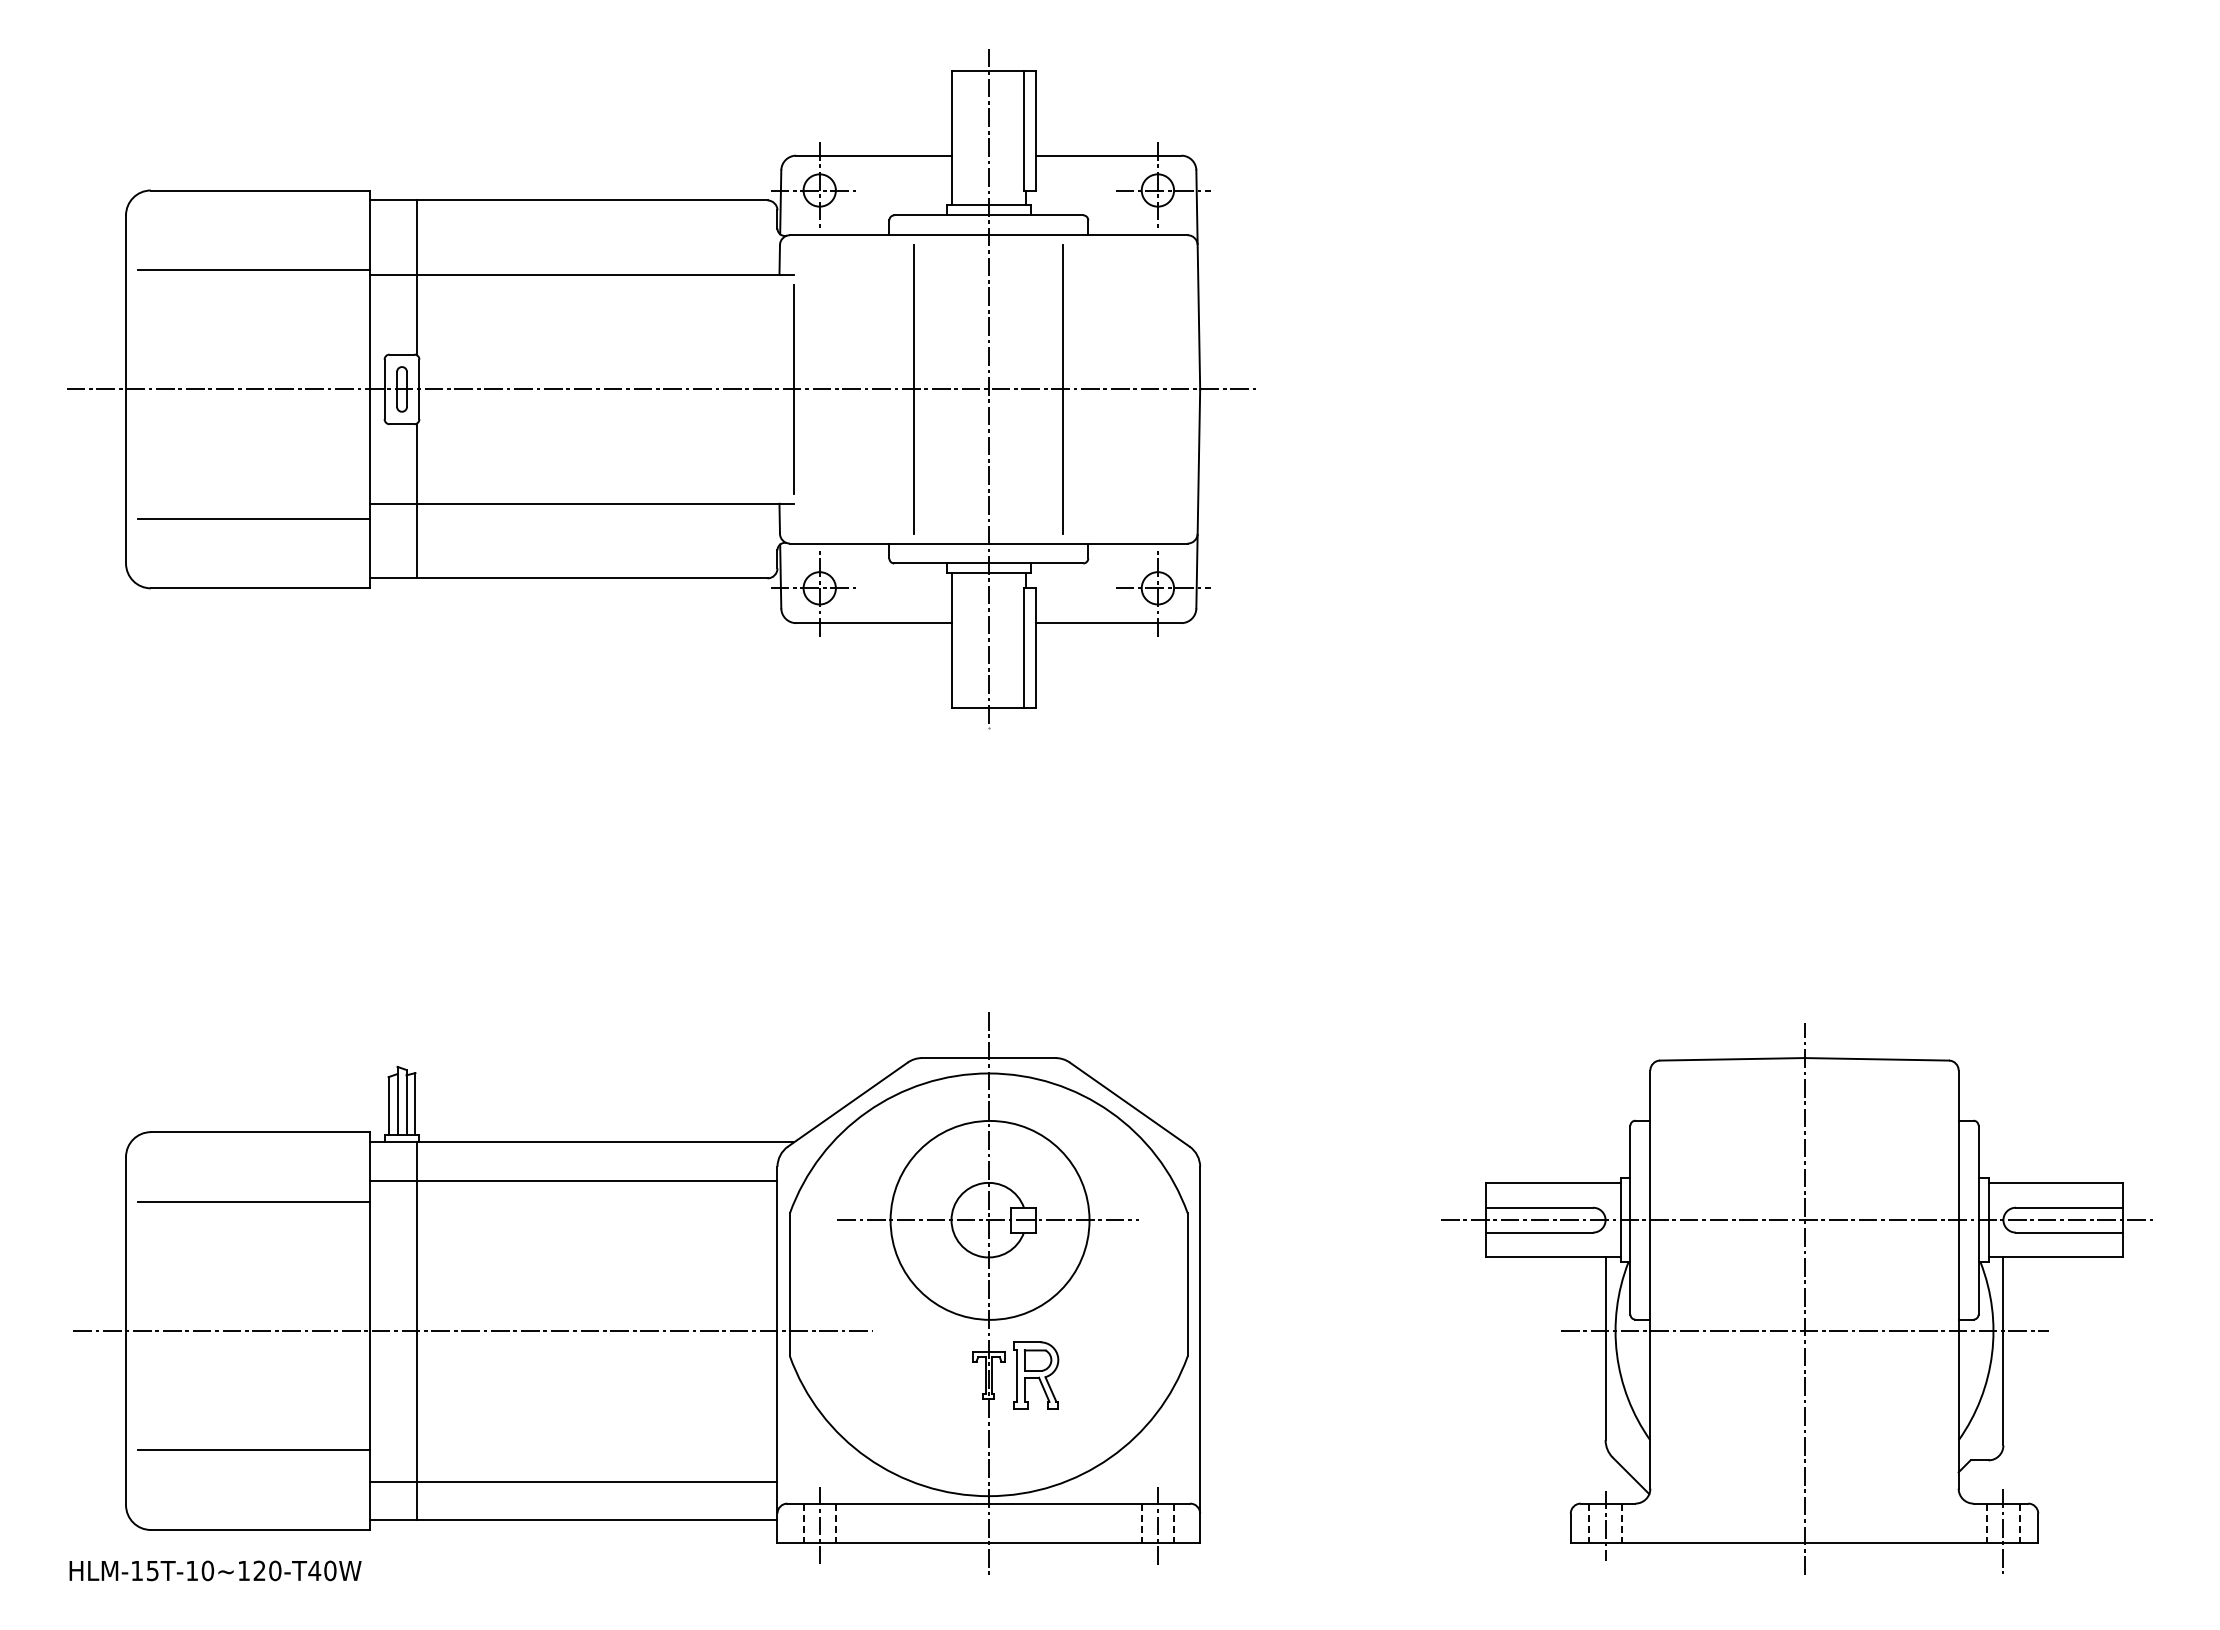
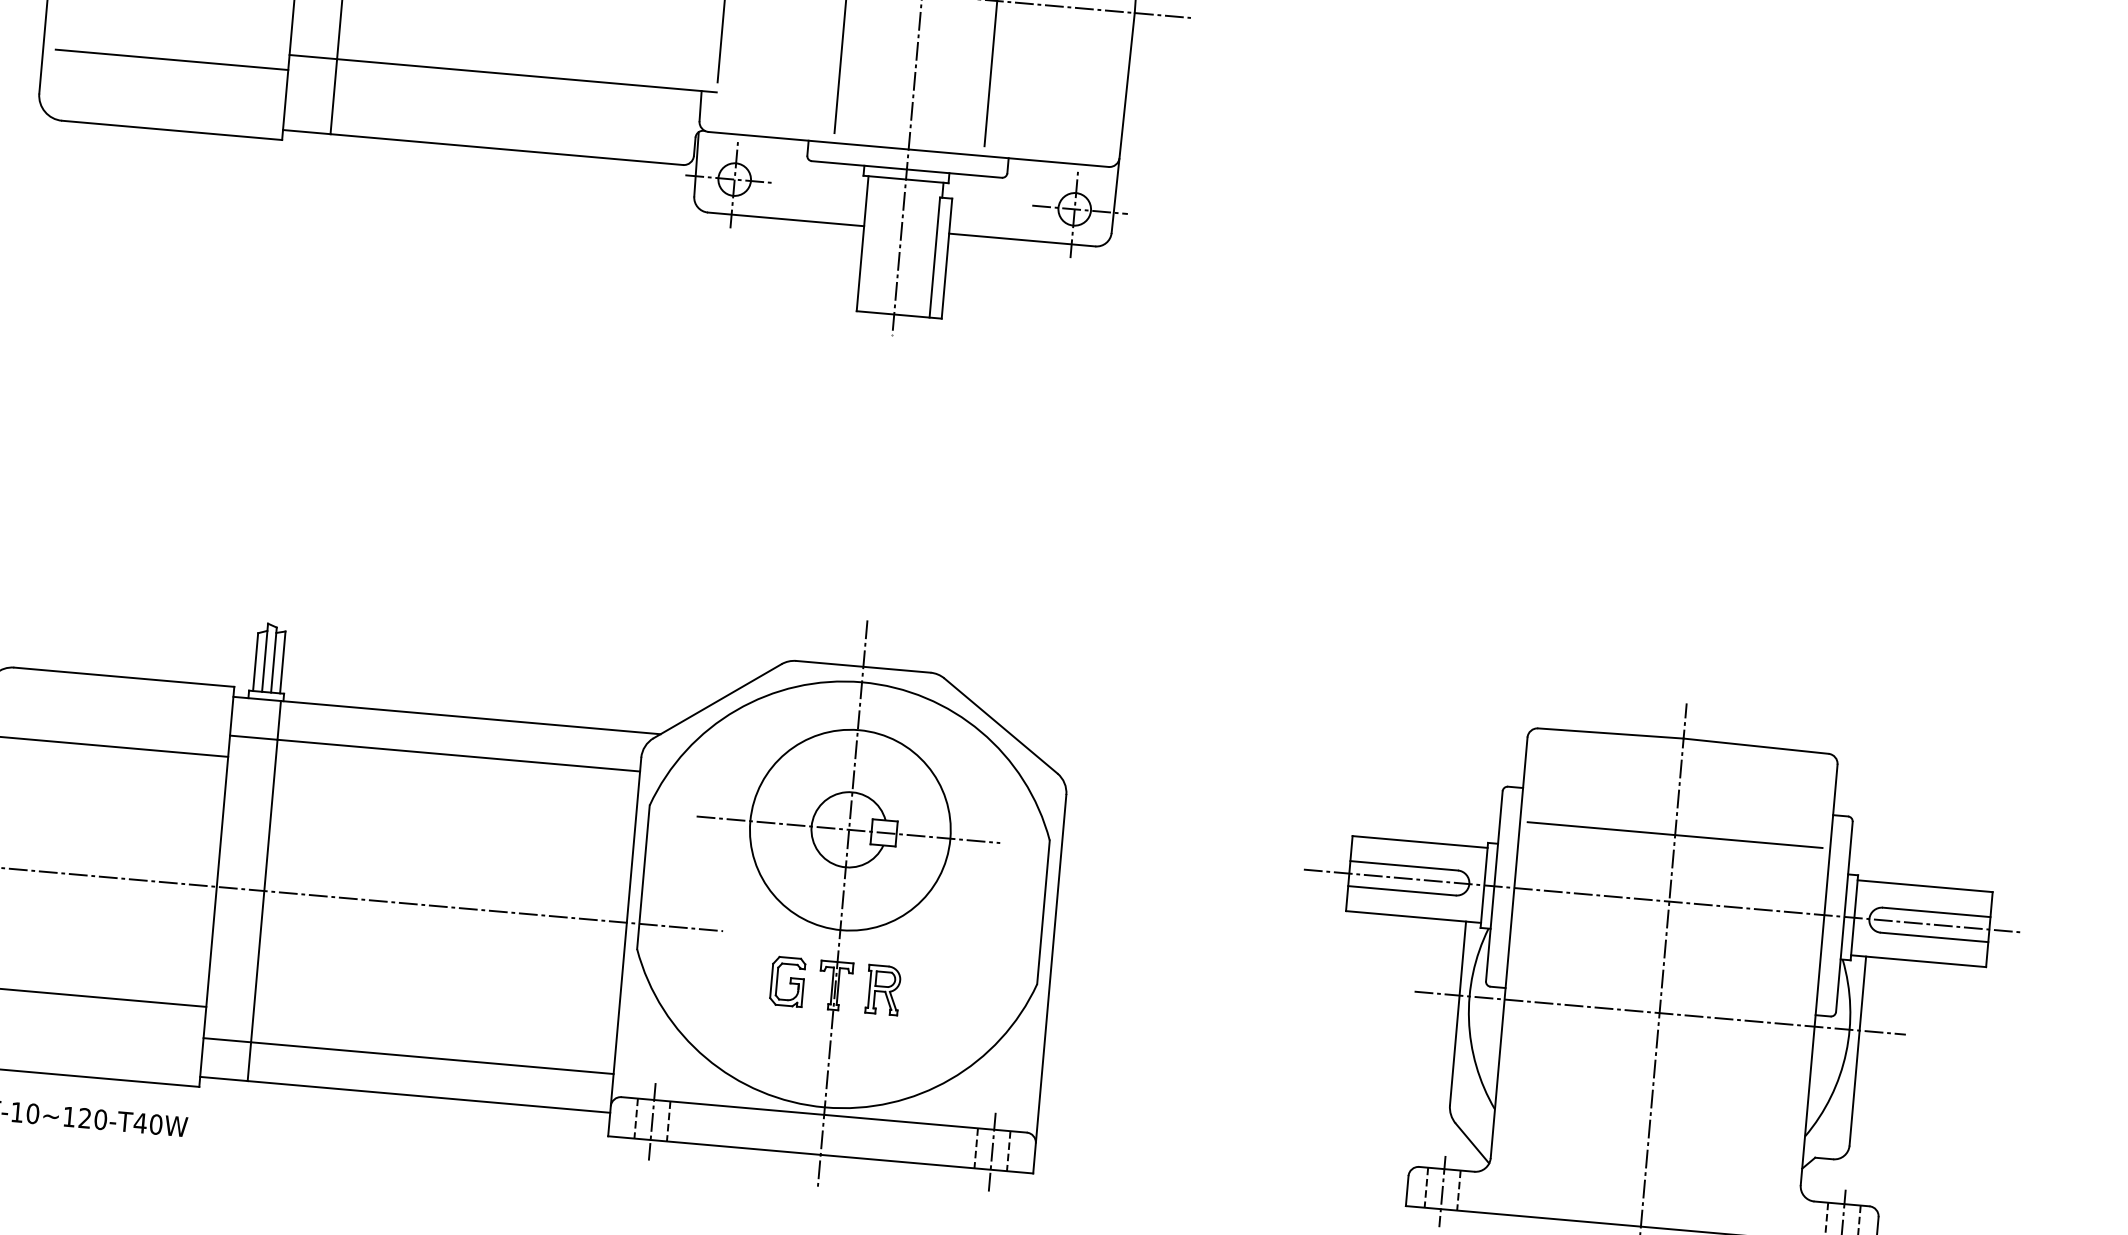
line: (1804, 1154) -> (1675, 835), added
part: (1036, 1374) -> (883, 989), size x0.71
part: (941, 1375) -> (787, 981), added

